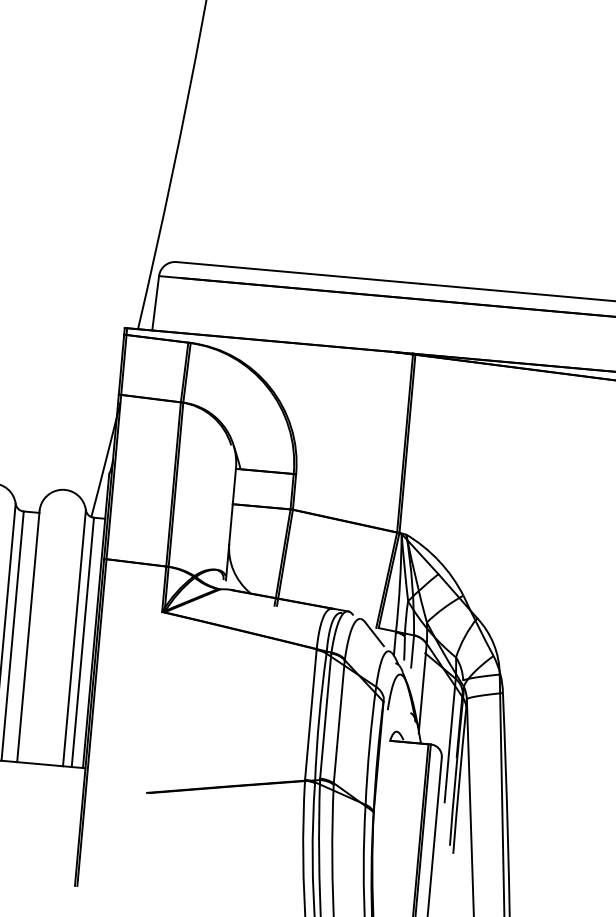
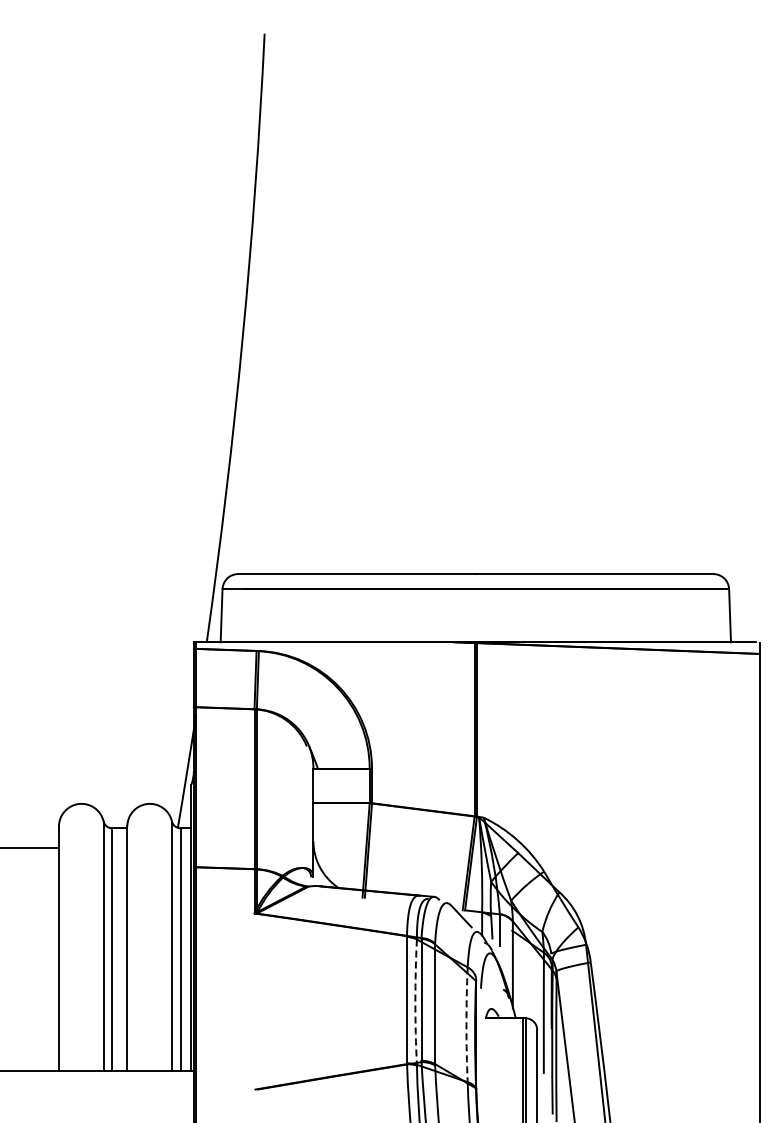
arc: (319, 718) -> (415, 1002), solid -> dashed
arc: (369, 745) -> (466, 1024), solid -> dashed

